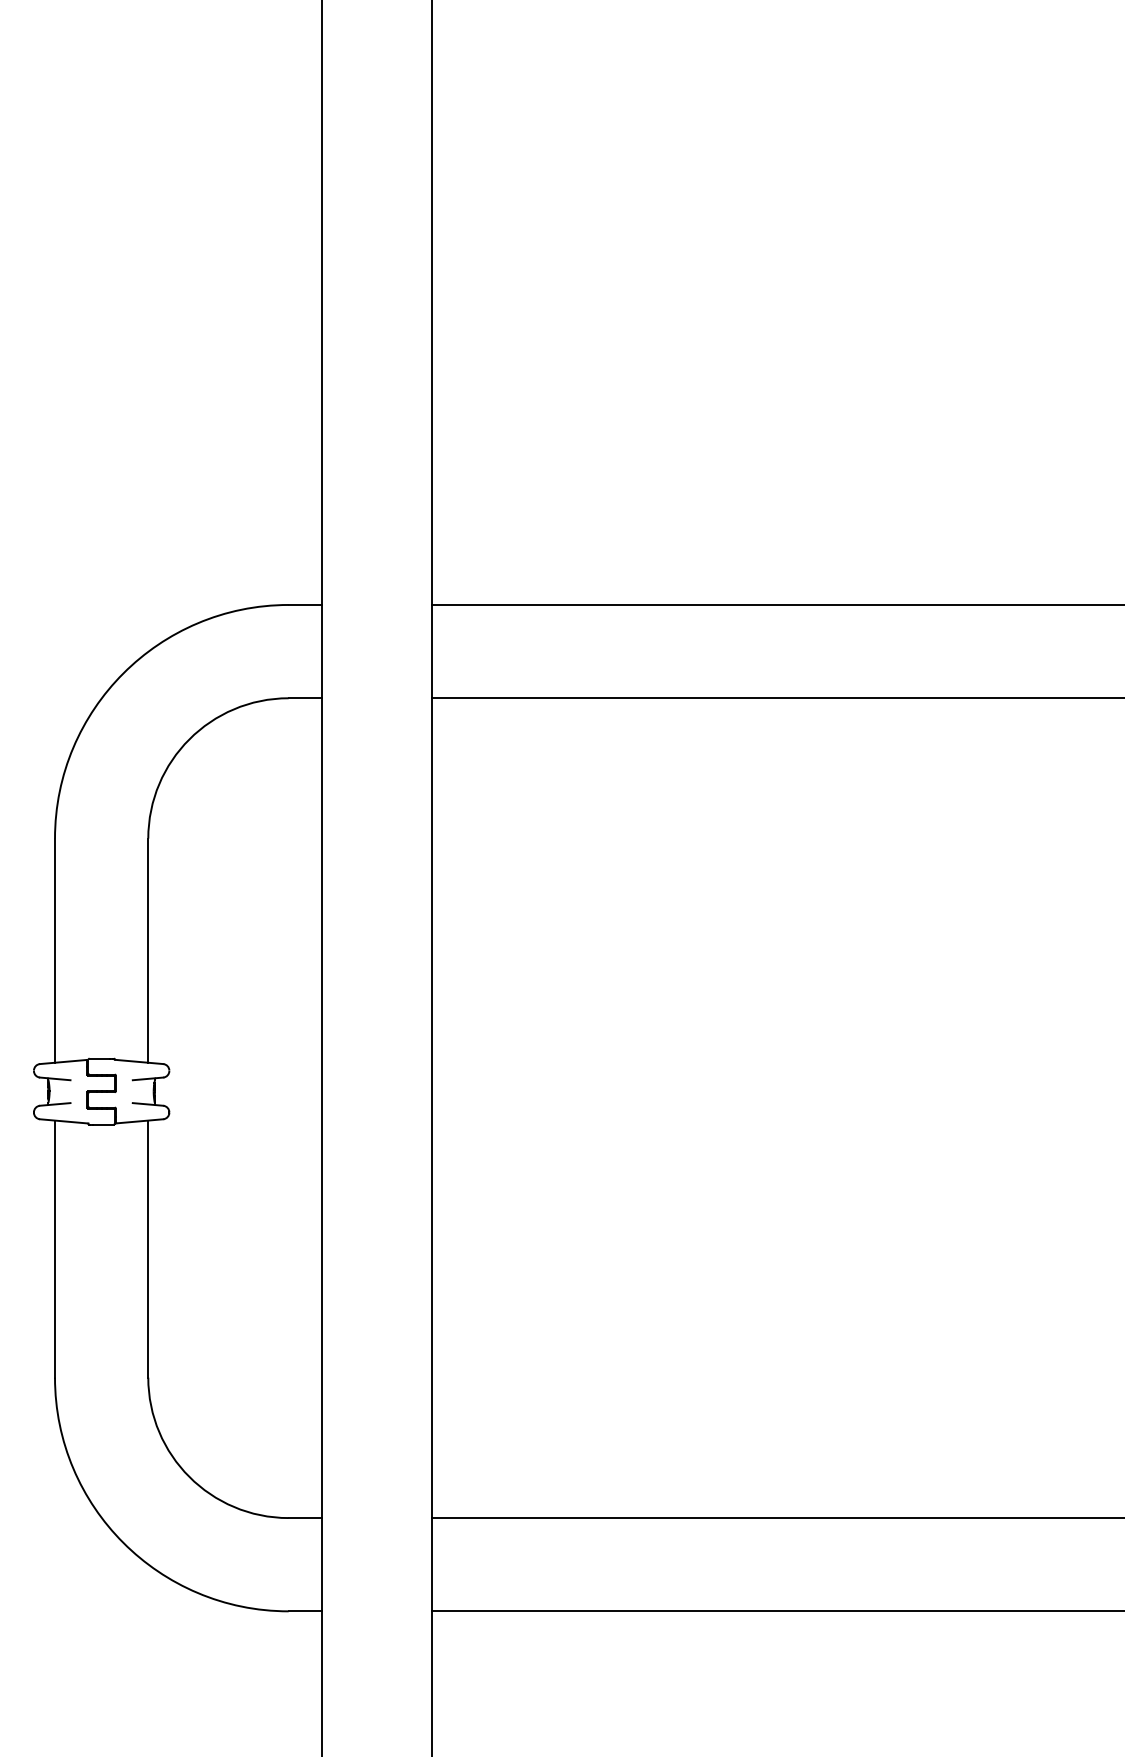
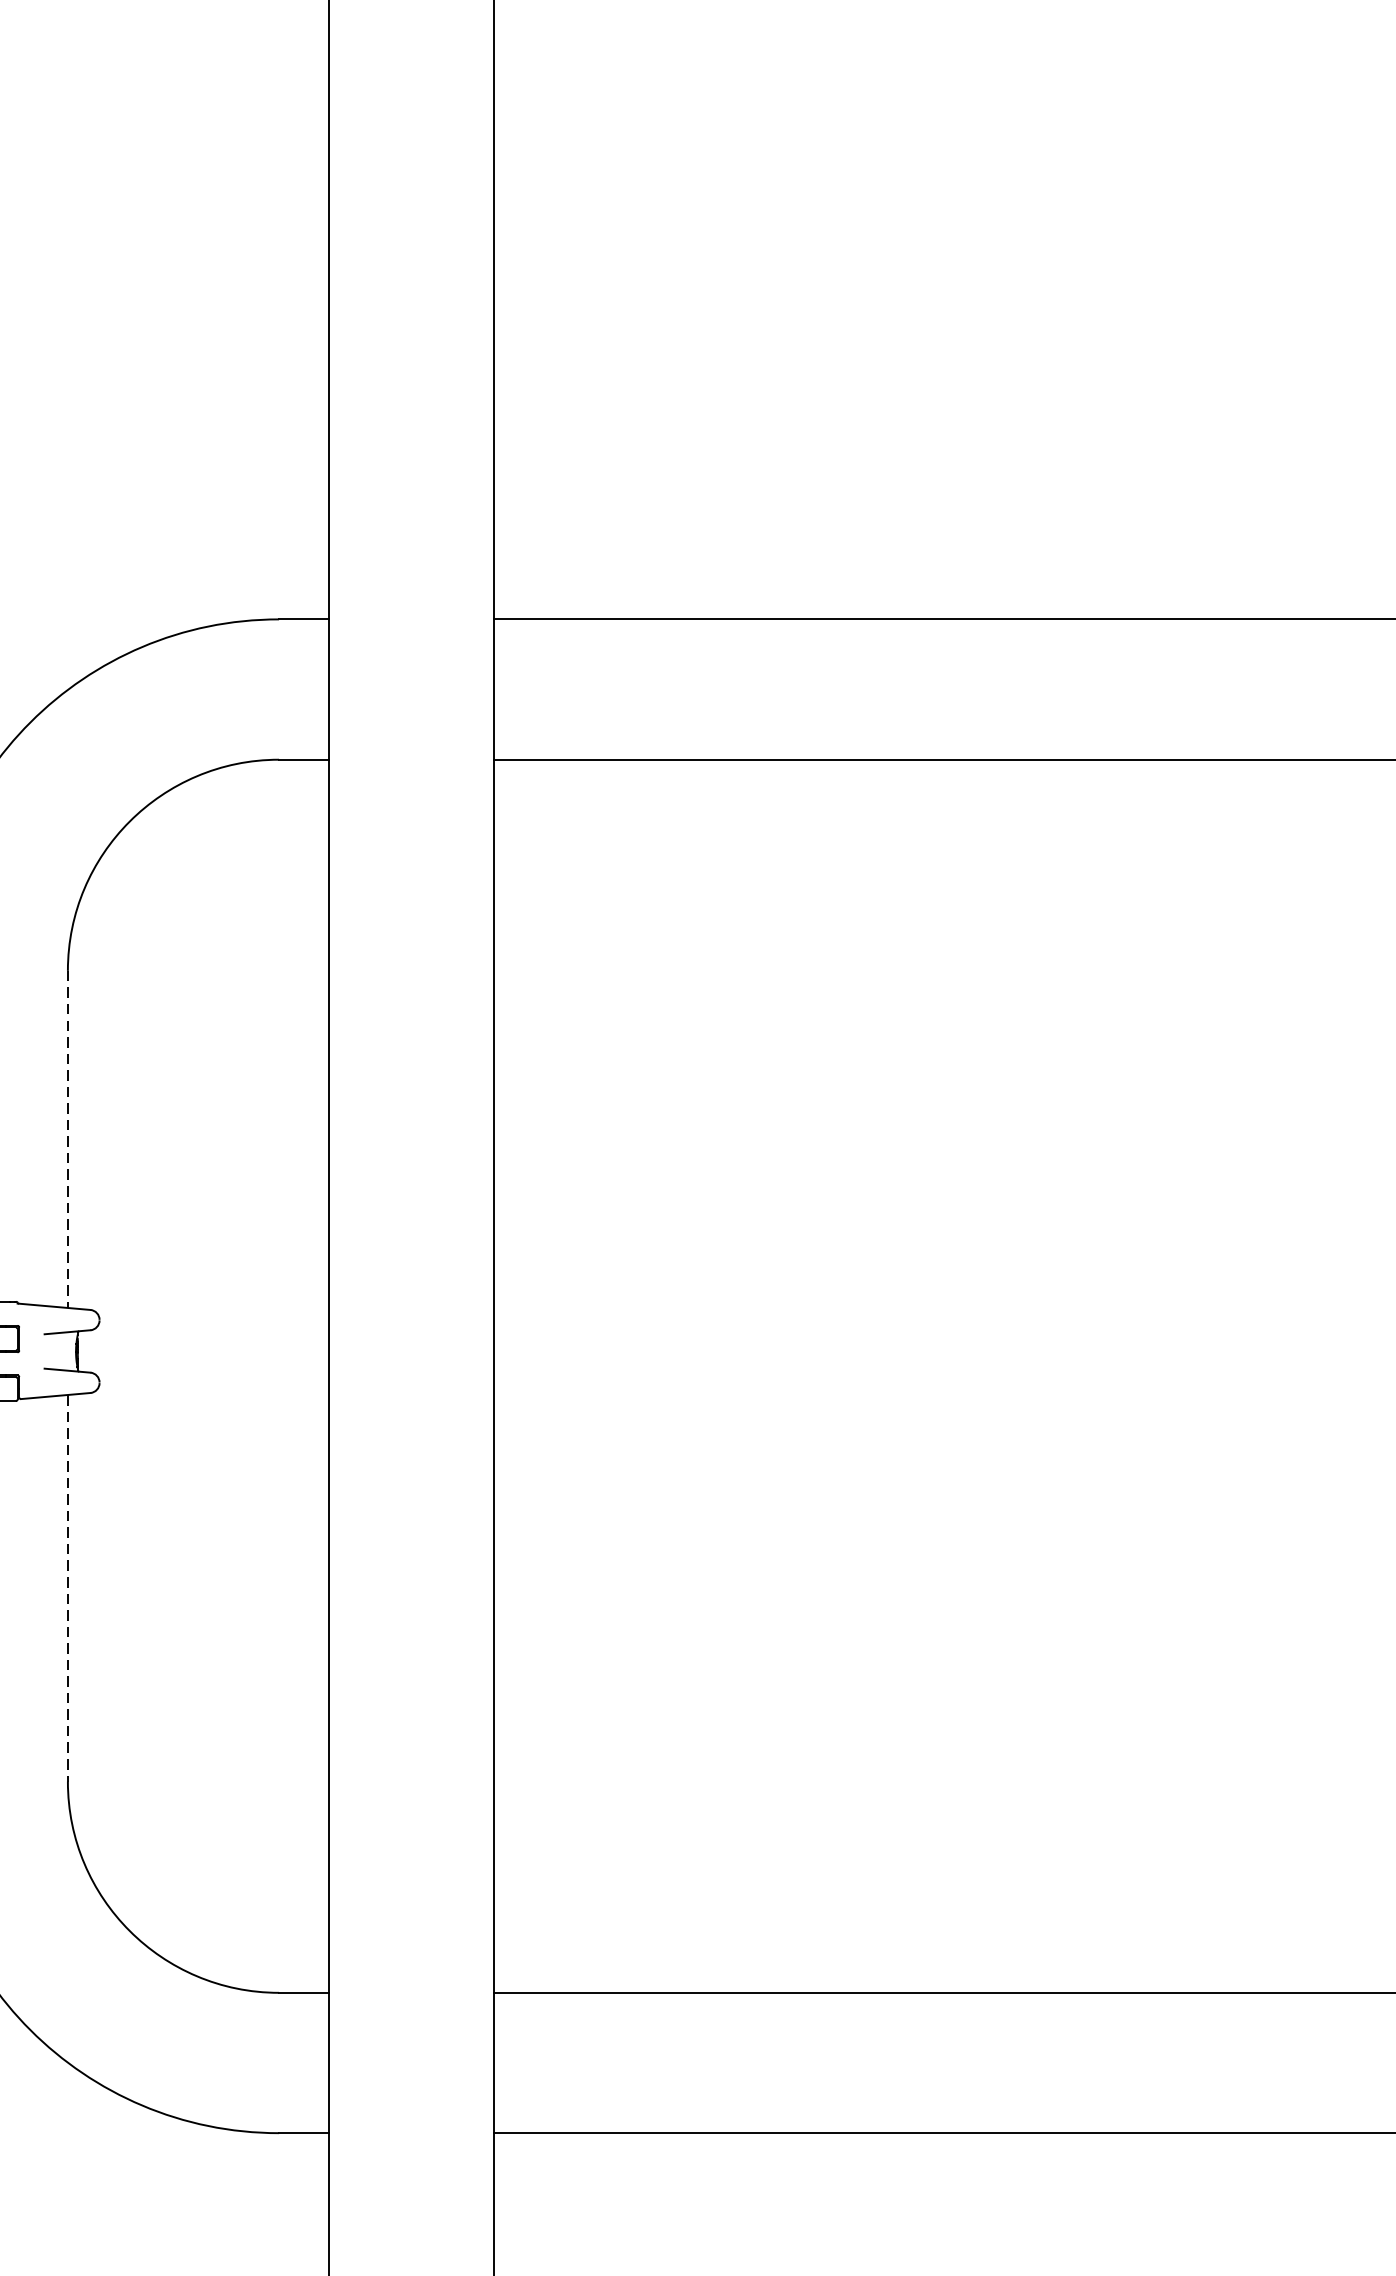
line: (148, 951) -> (68, 1140), solid -> dashed
line: (148, 1249) -> (68, 1588), solid -> dashed

